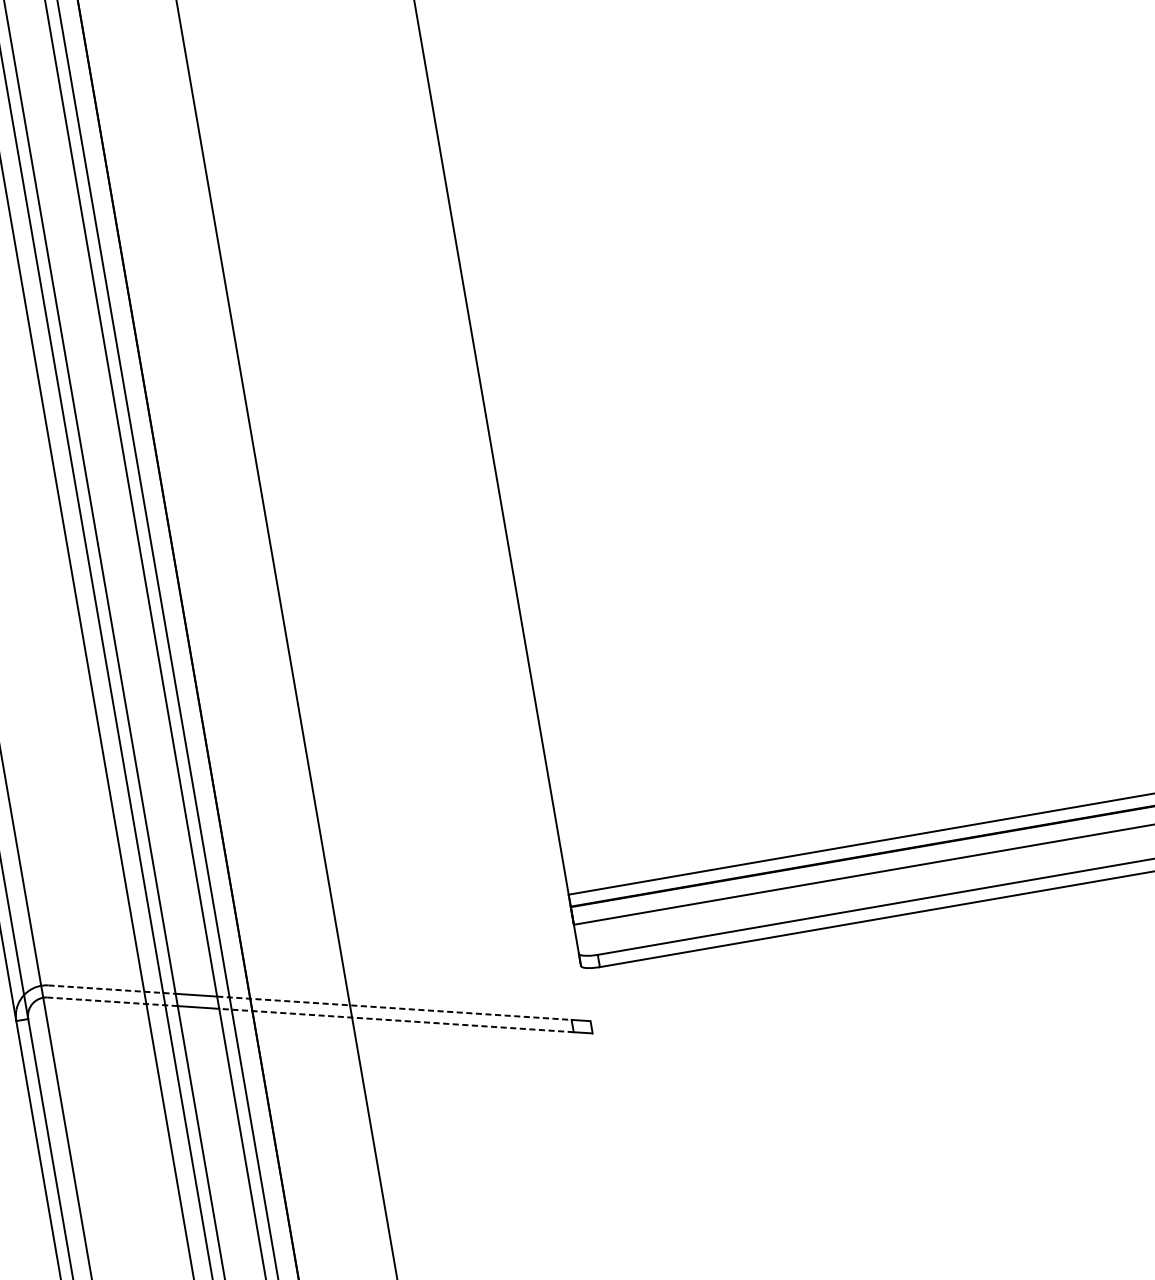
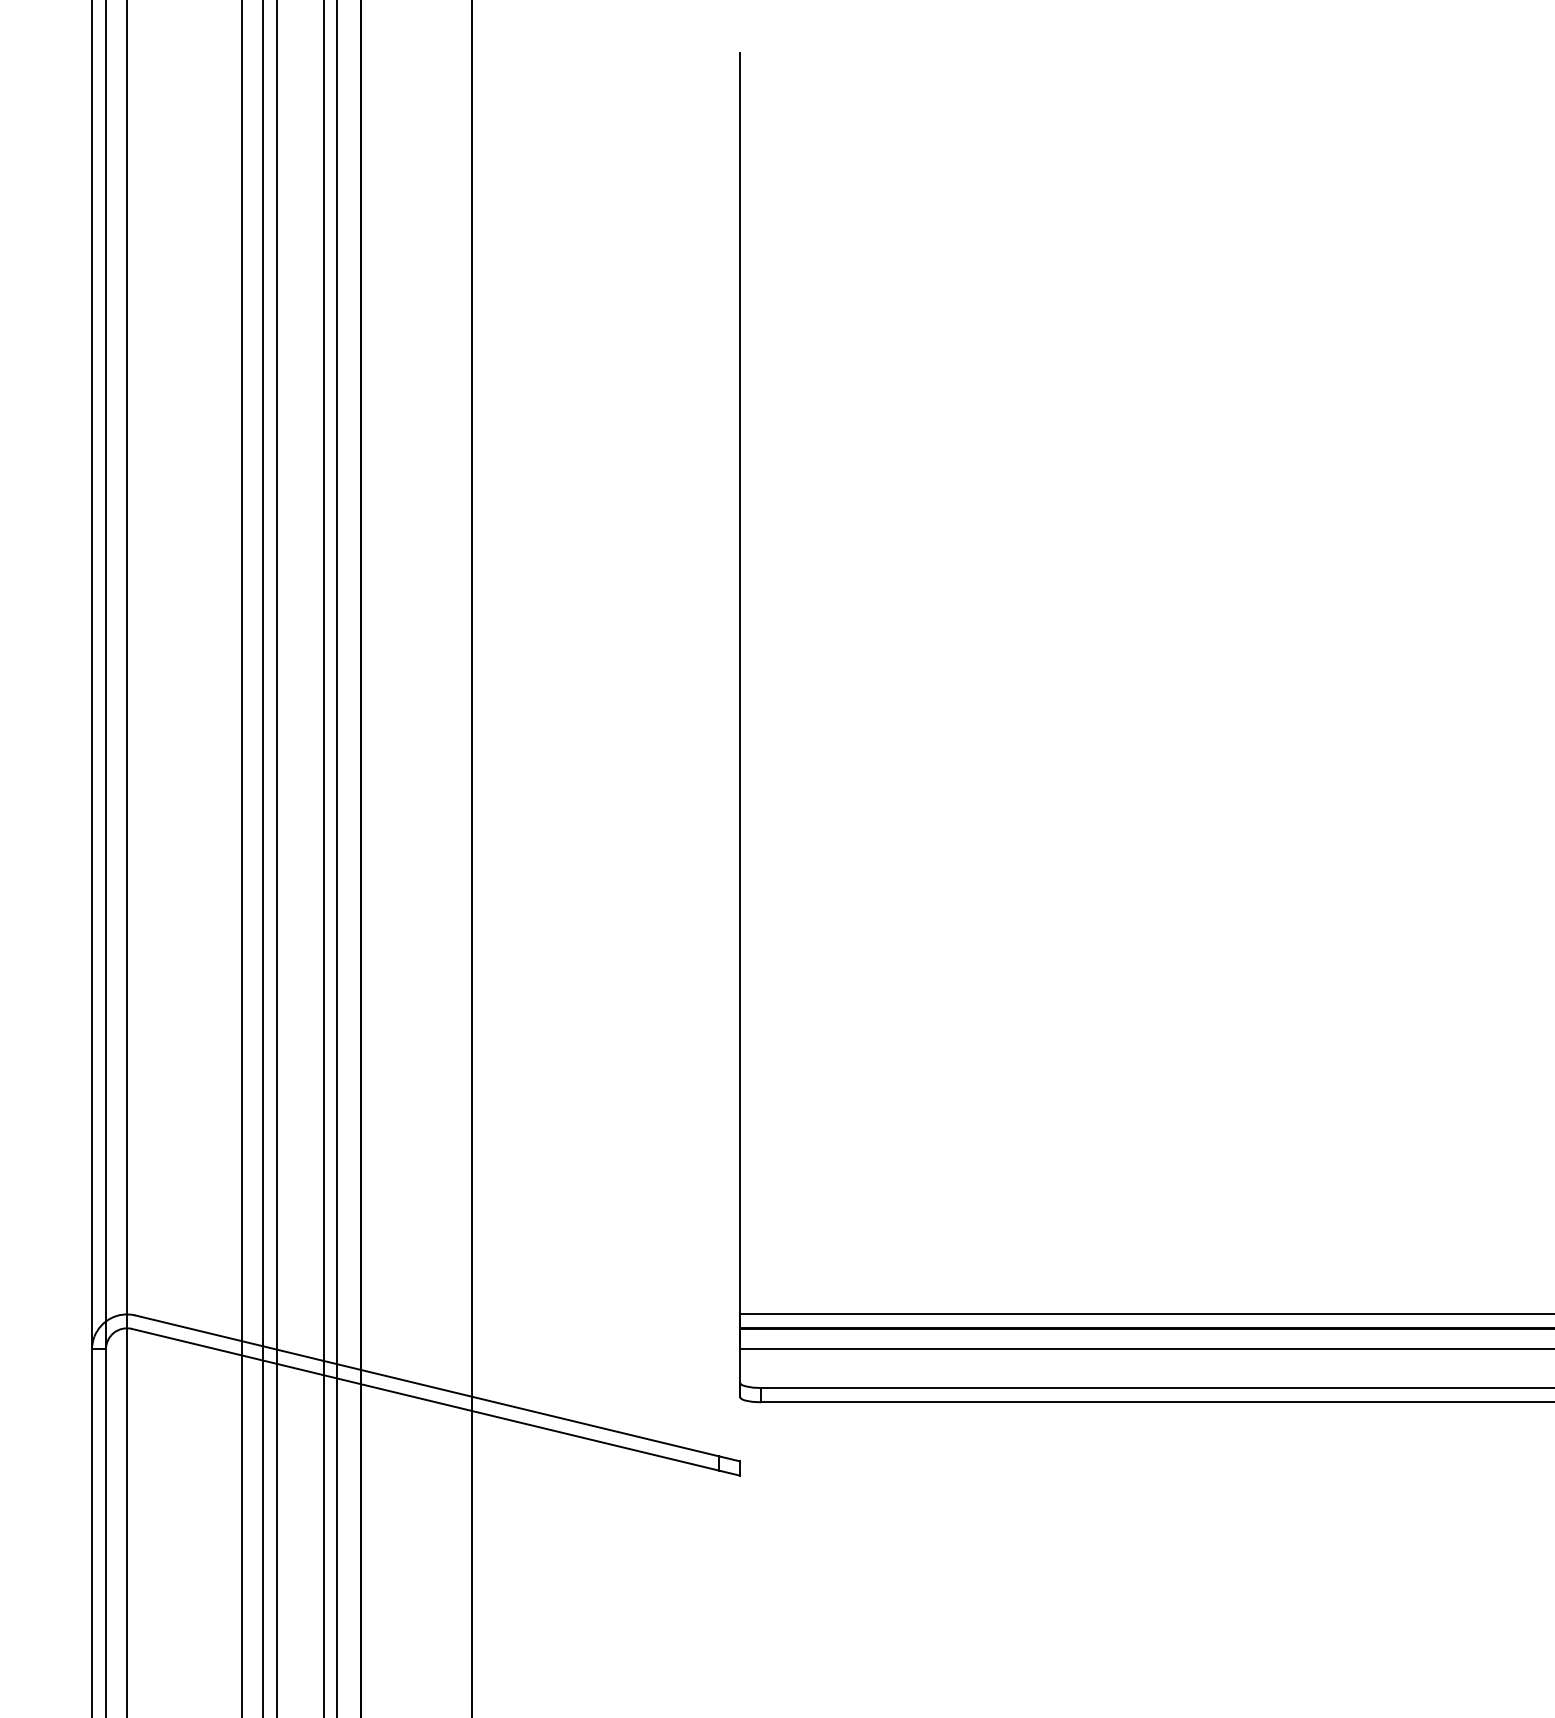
line: (112, 989) -> (206, 1332), dashed -> solid
line: (112, 1001) -> (204, 1346), dashed -> solid
line: (394, 1008) -> (521, 1408), dashed -> solid
line: (395, 1020) -> (520, 1422), dashed -> solid

